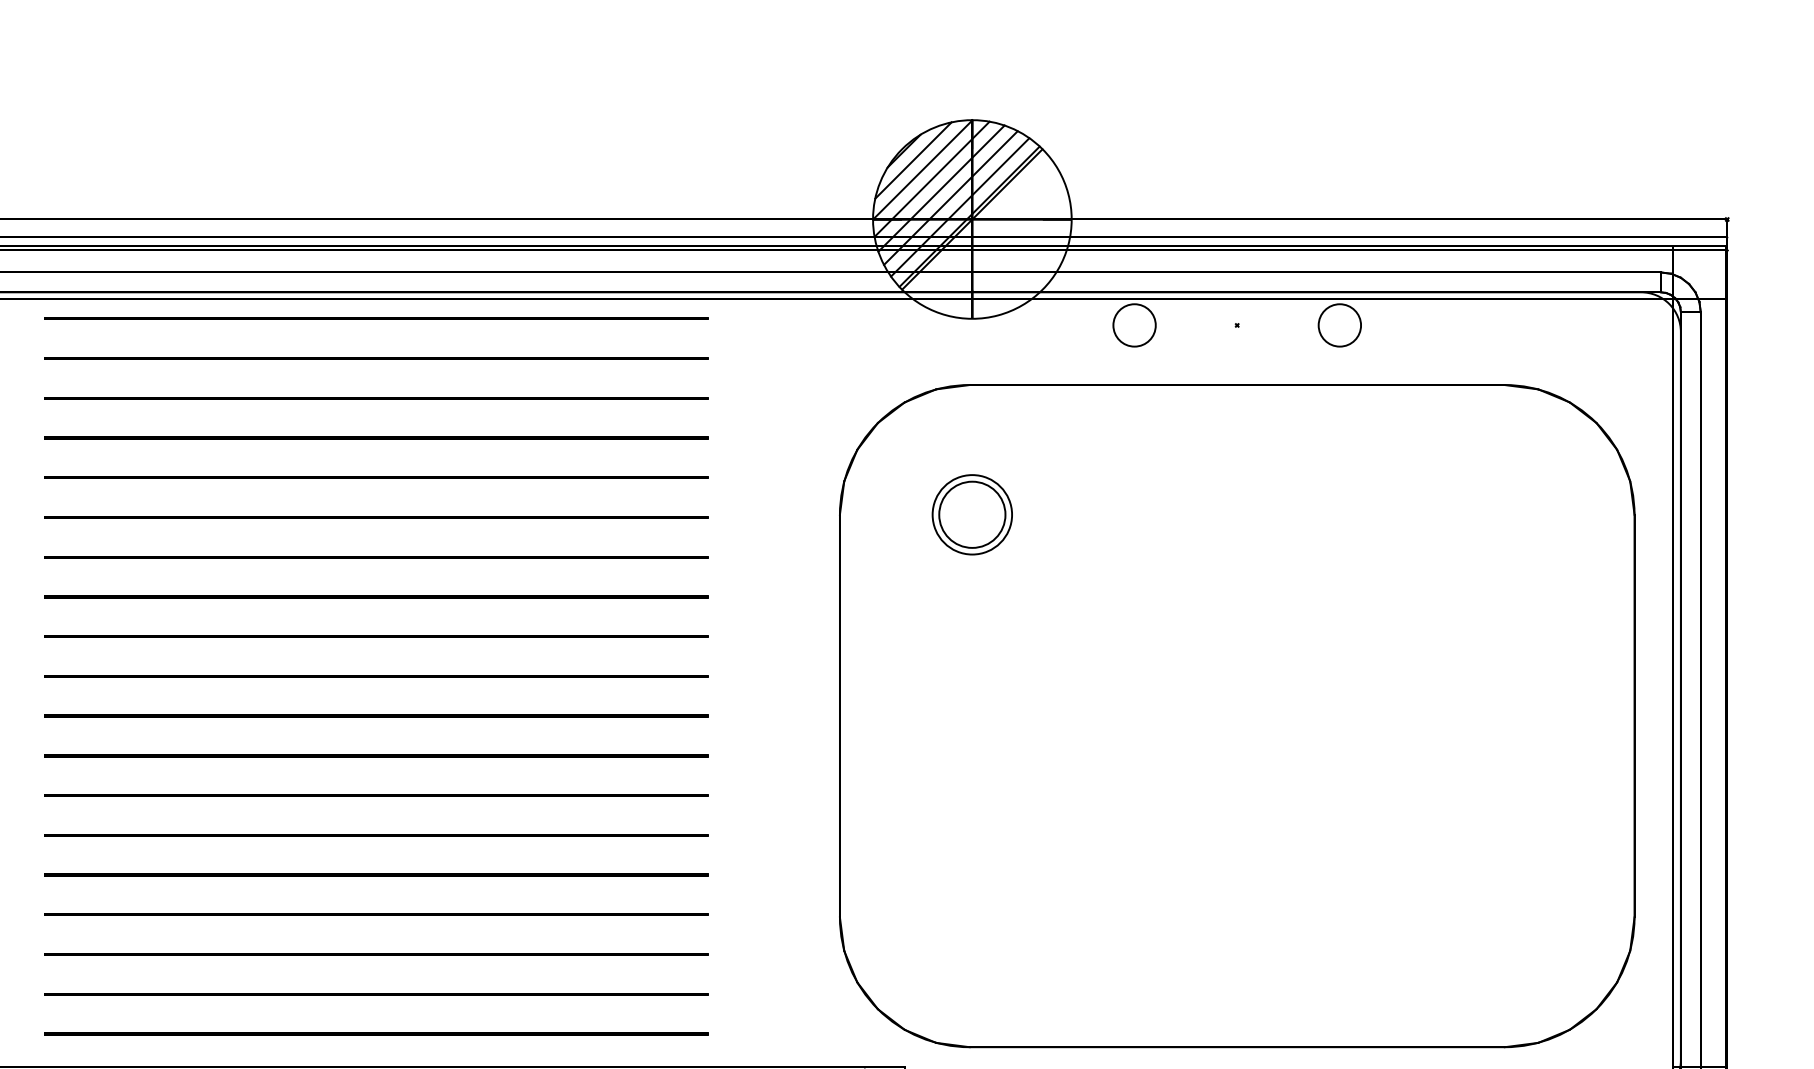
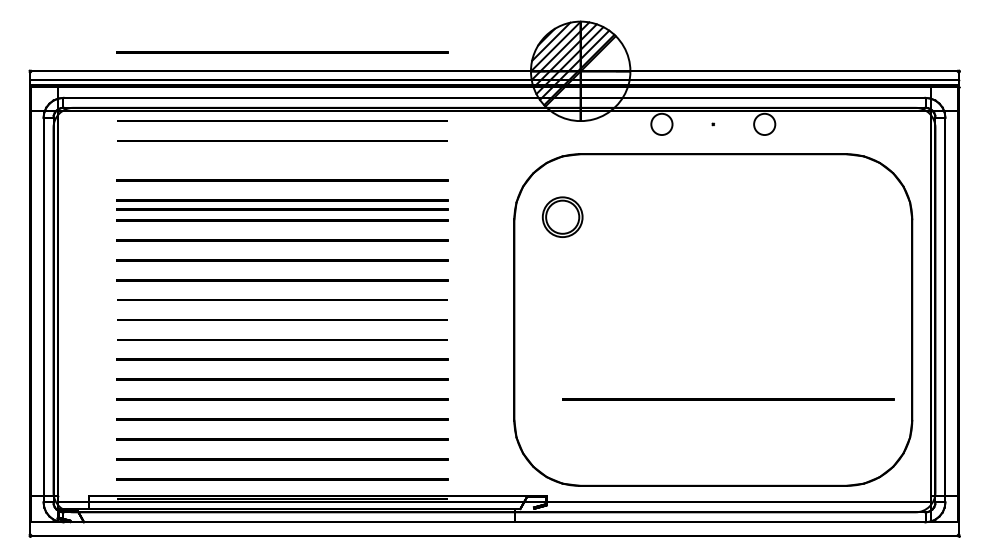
line: (376, 181) -> (282, 52), added
line: (376, 397) -> (282, 160), removed
line: (376, 495) -> (282, 209), added
part: (971, 513) -> (562, 216), moved
line: (1267, 874) -> (728, 399), added

